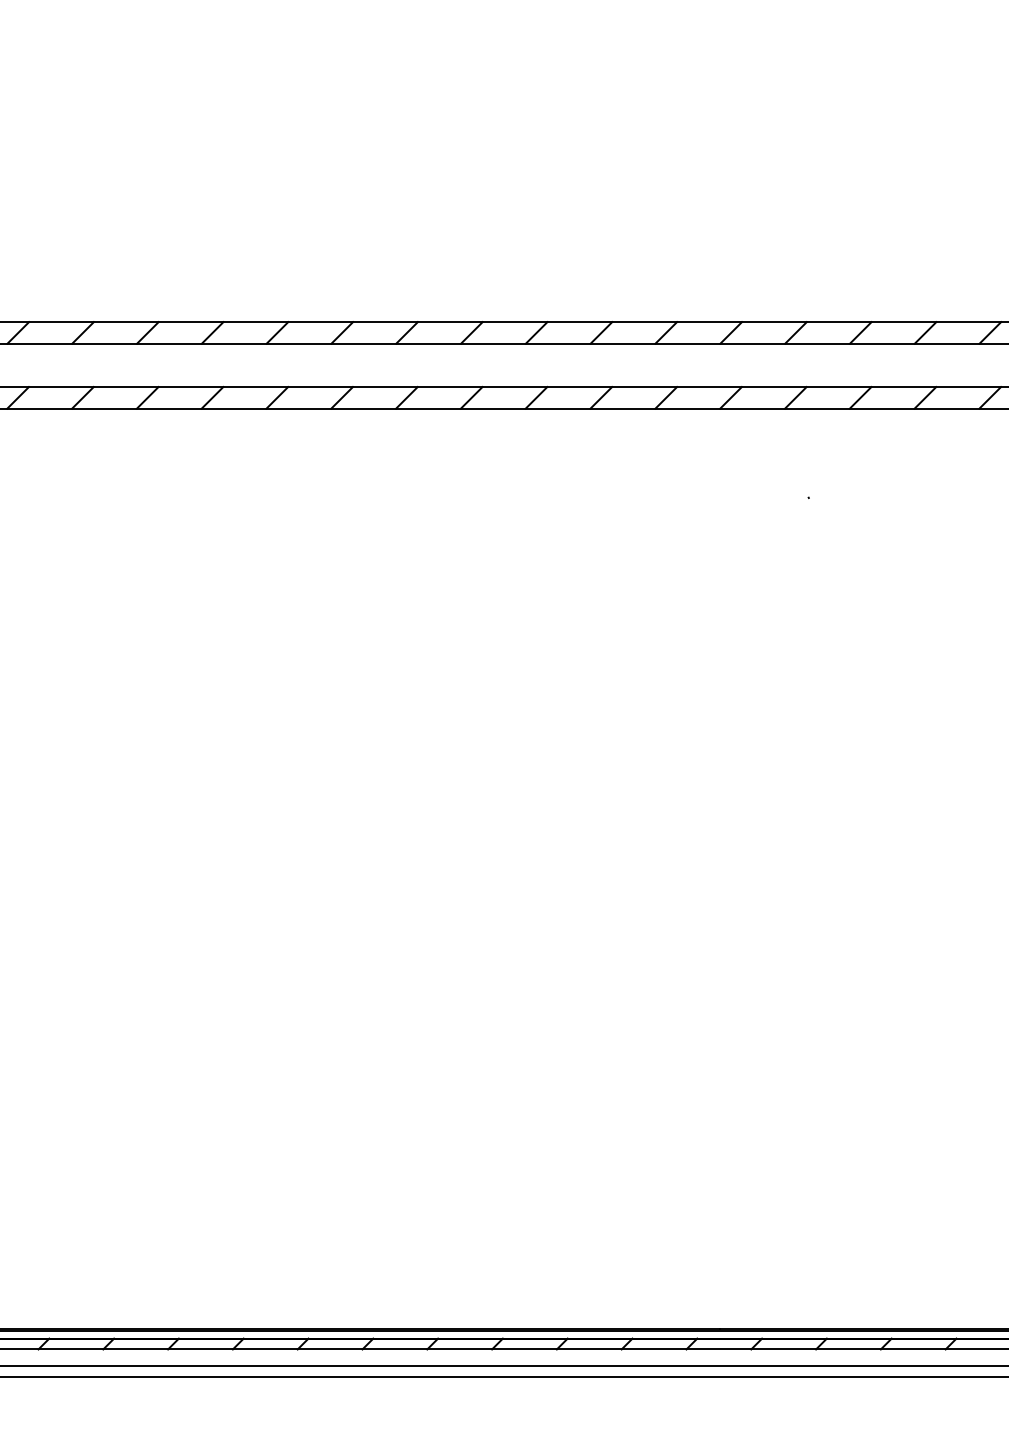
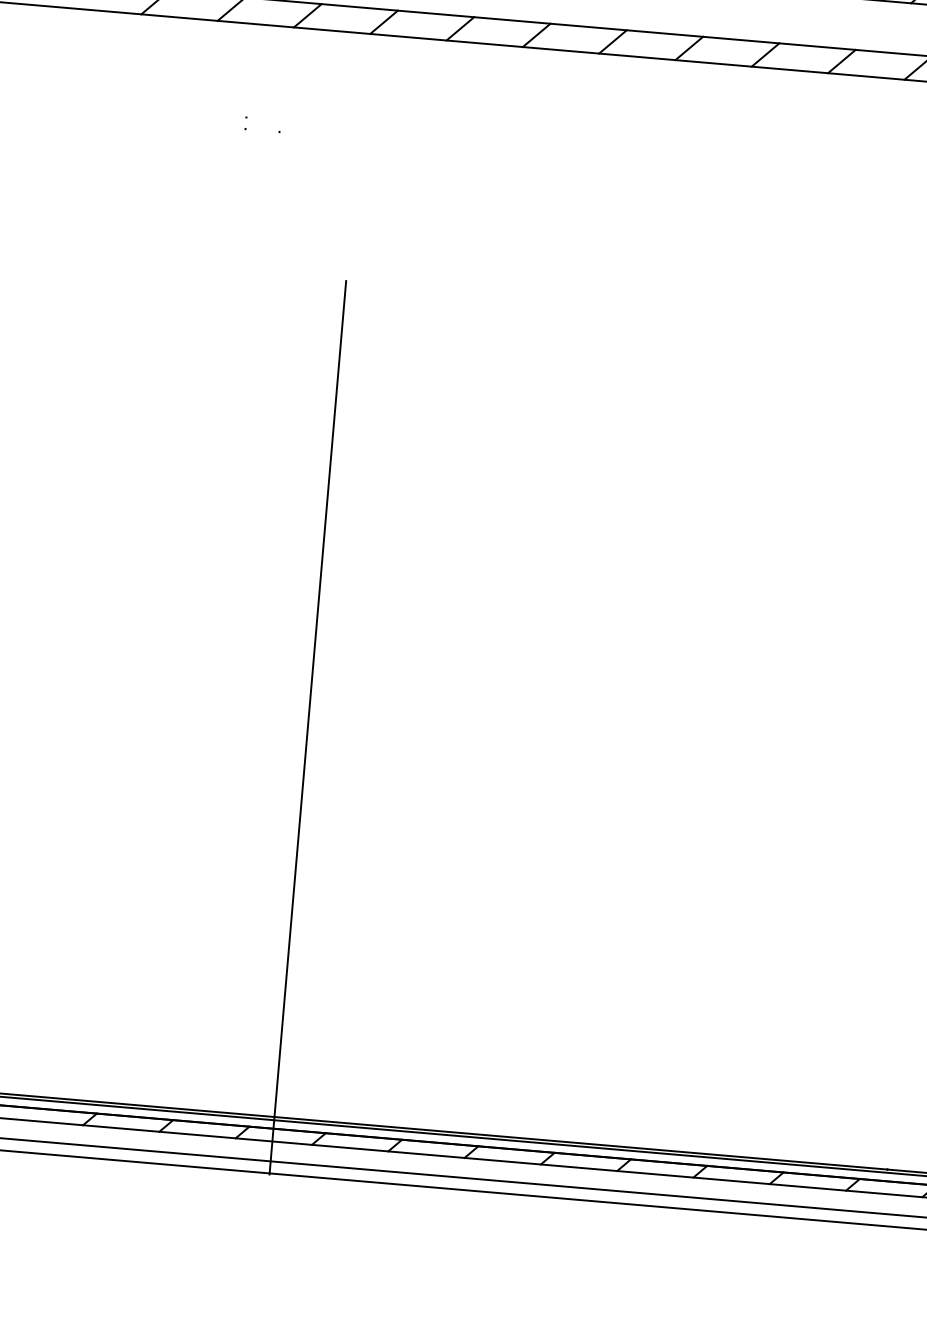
line: (199, 997) -> (308, 727), added

